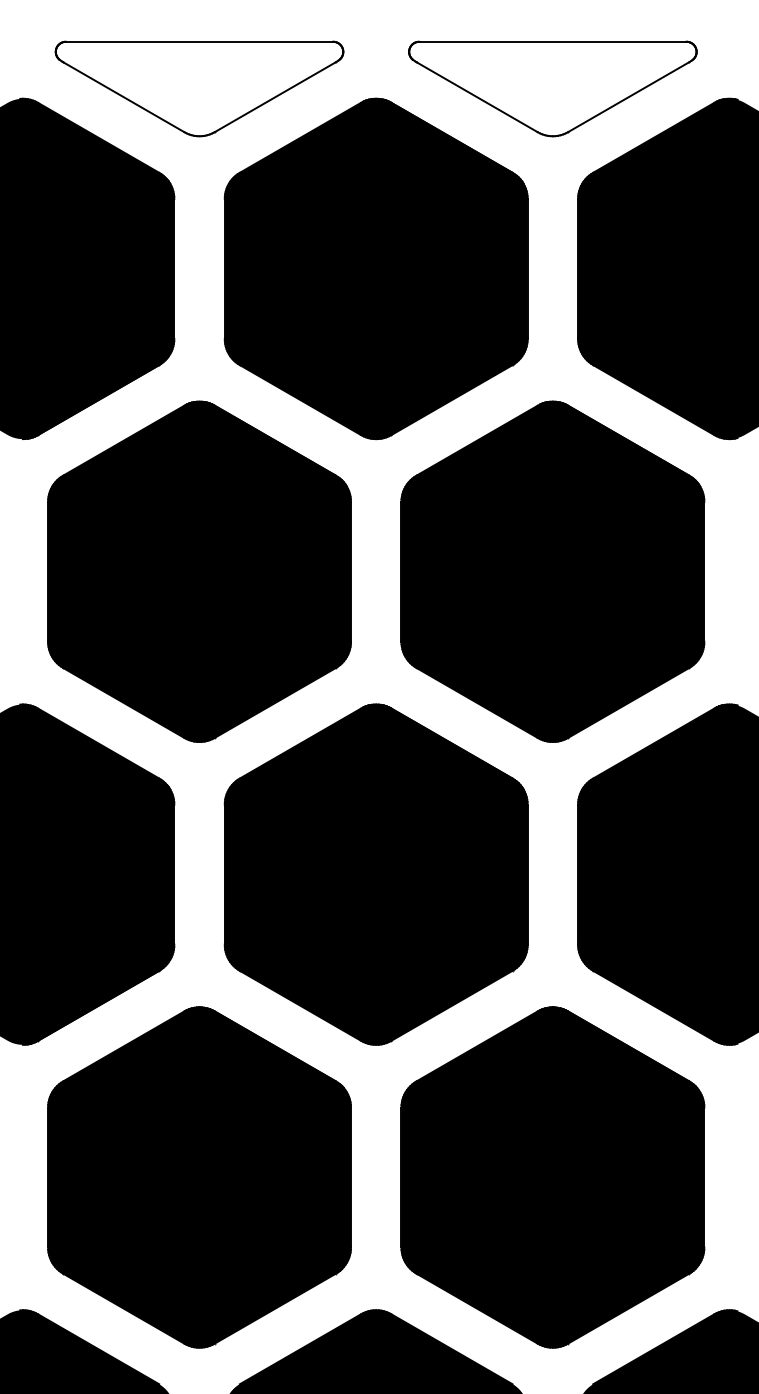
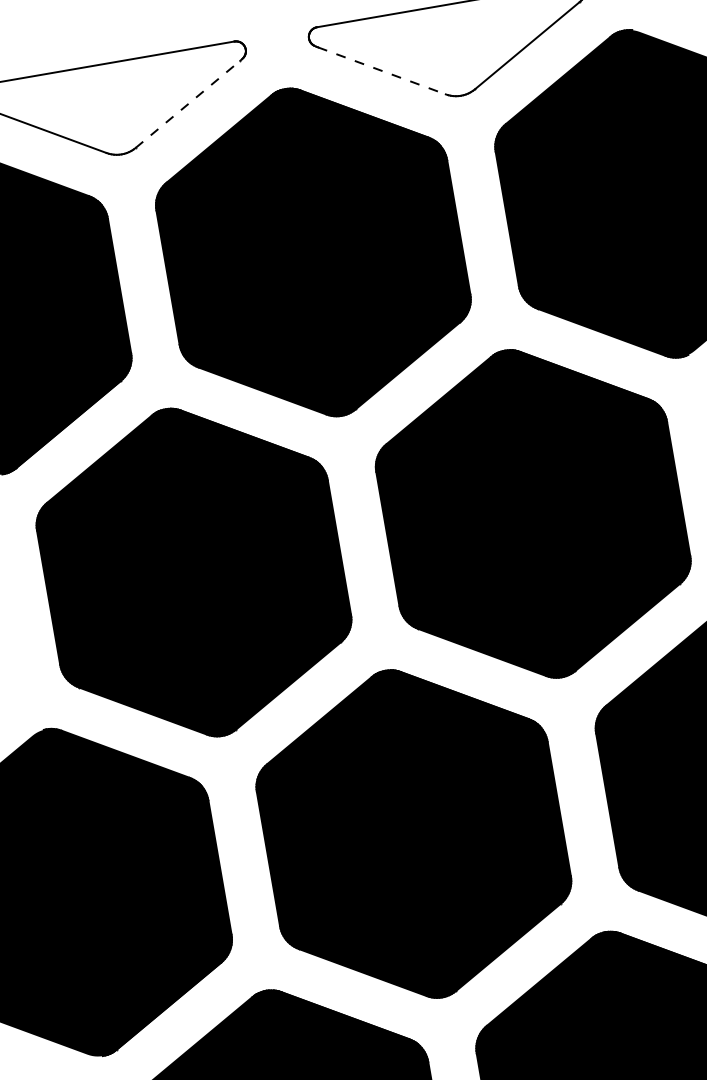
line: (275, 97) -> (188, 104), solid -> dashed
line: (477, 97) -> (382, 71), solid -> dashed

